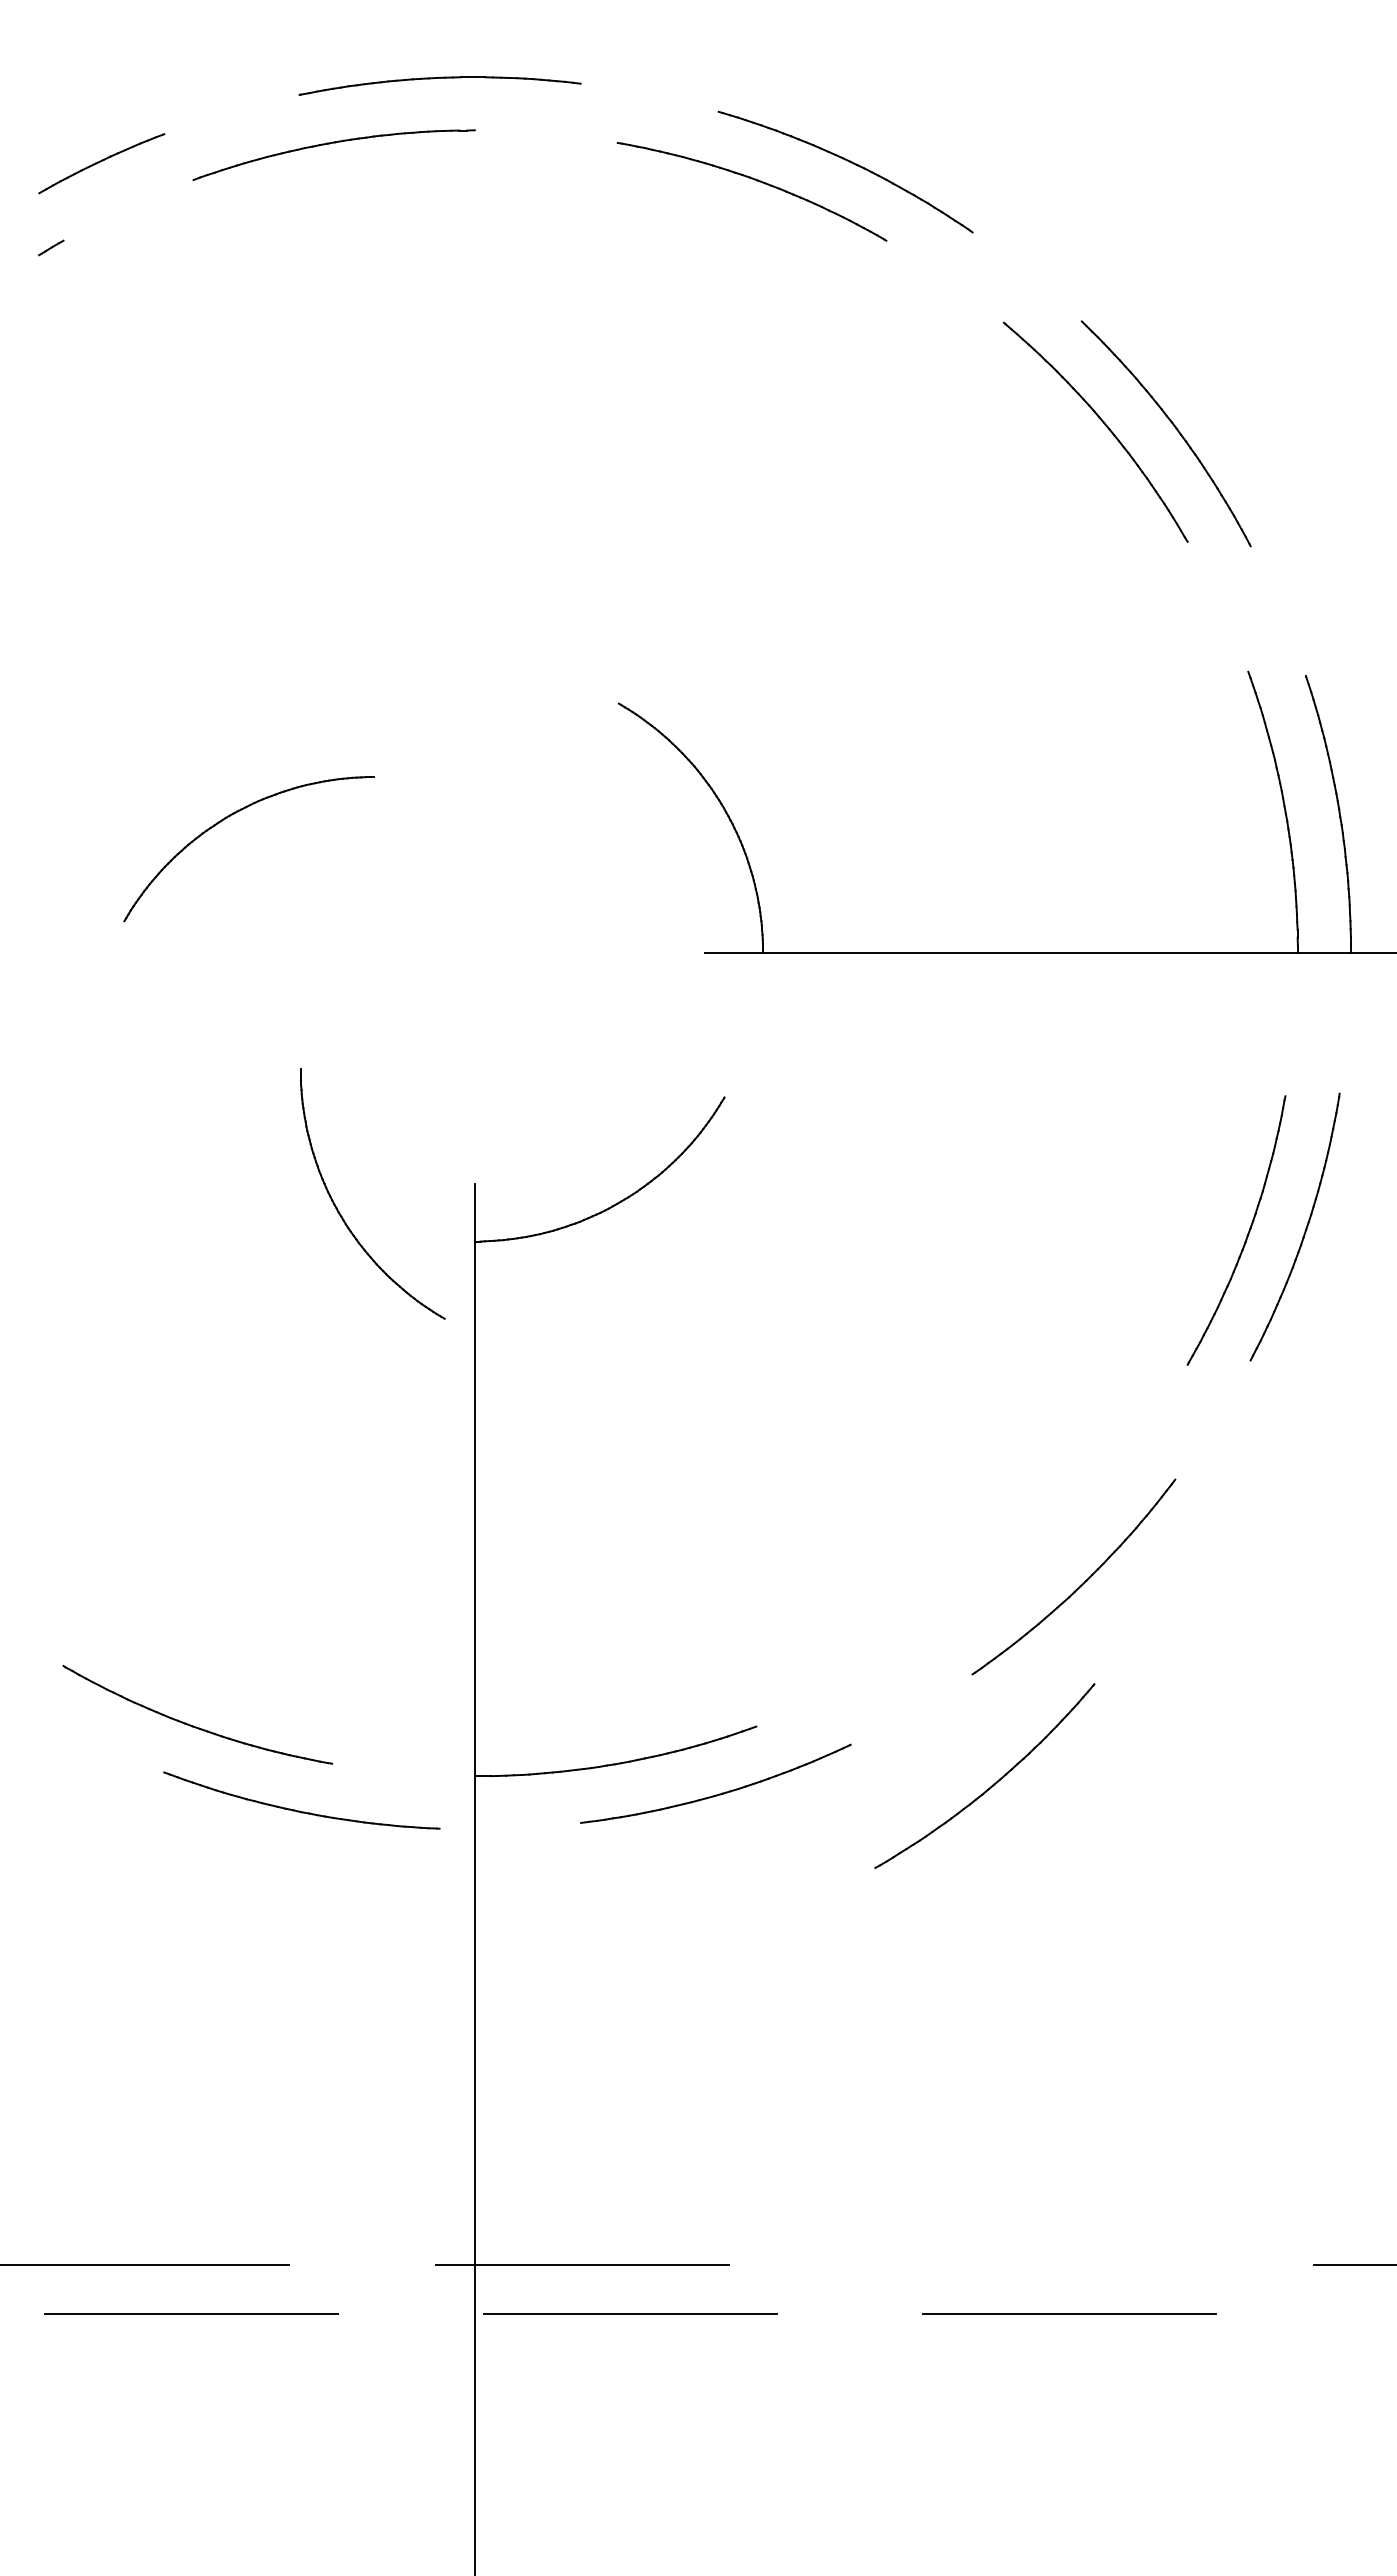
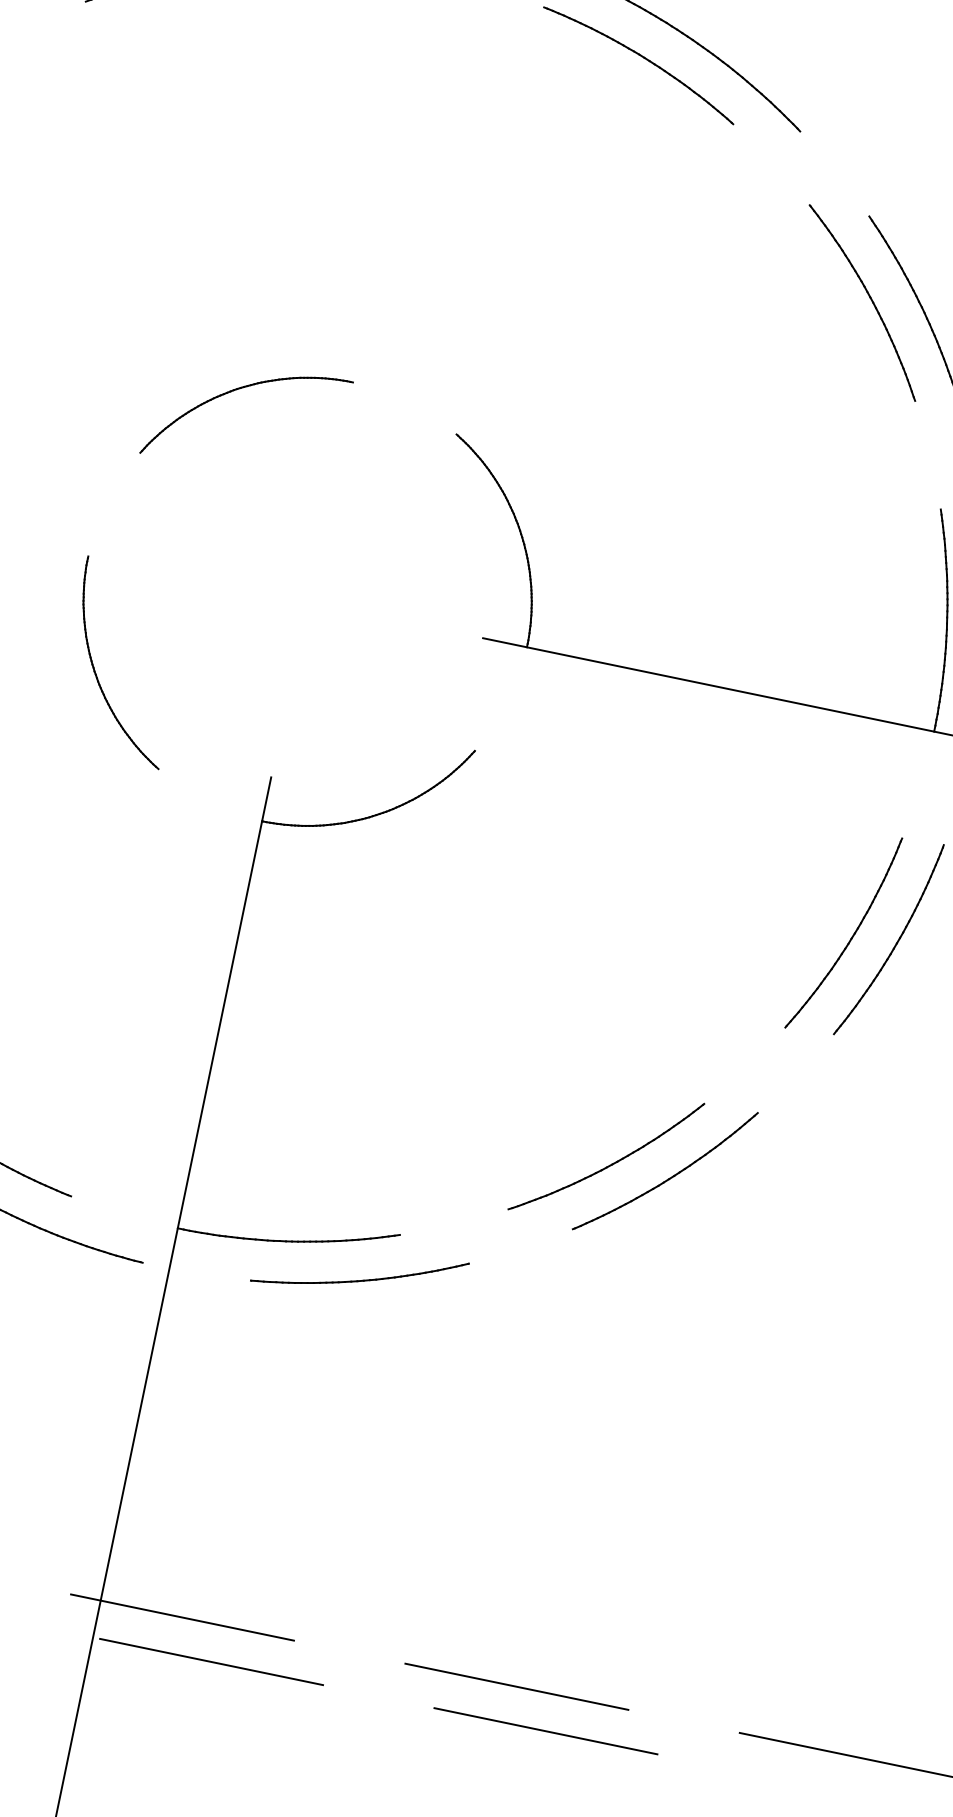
part: (227, 818) -> (235, 390), moved
part: (341, 1214) -> (96, 673), moved
part: (993, 1783) -> (611, 1163), moved
line: (1021, 2265) -> (516, 1687), added

